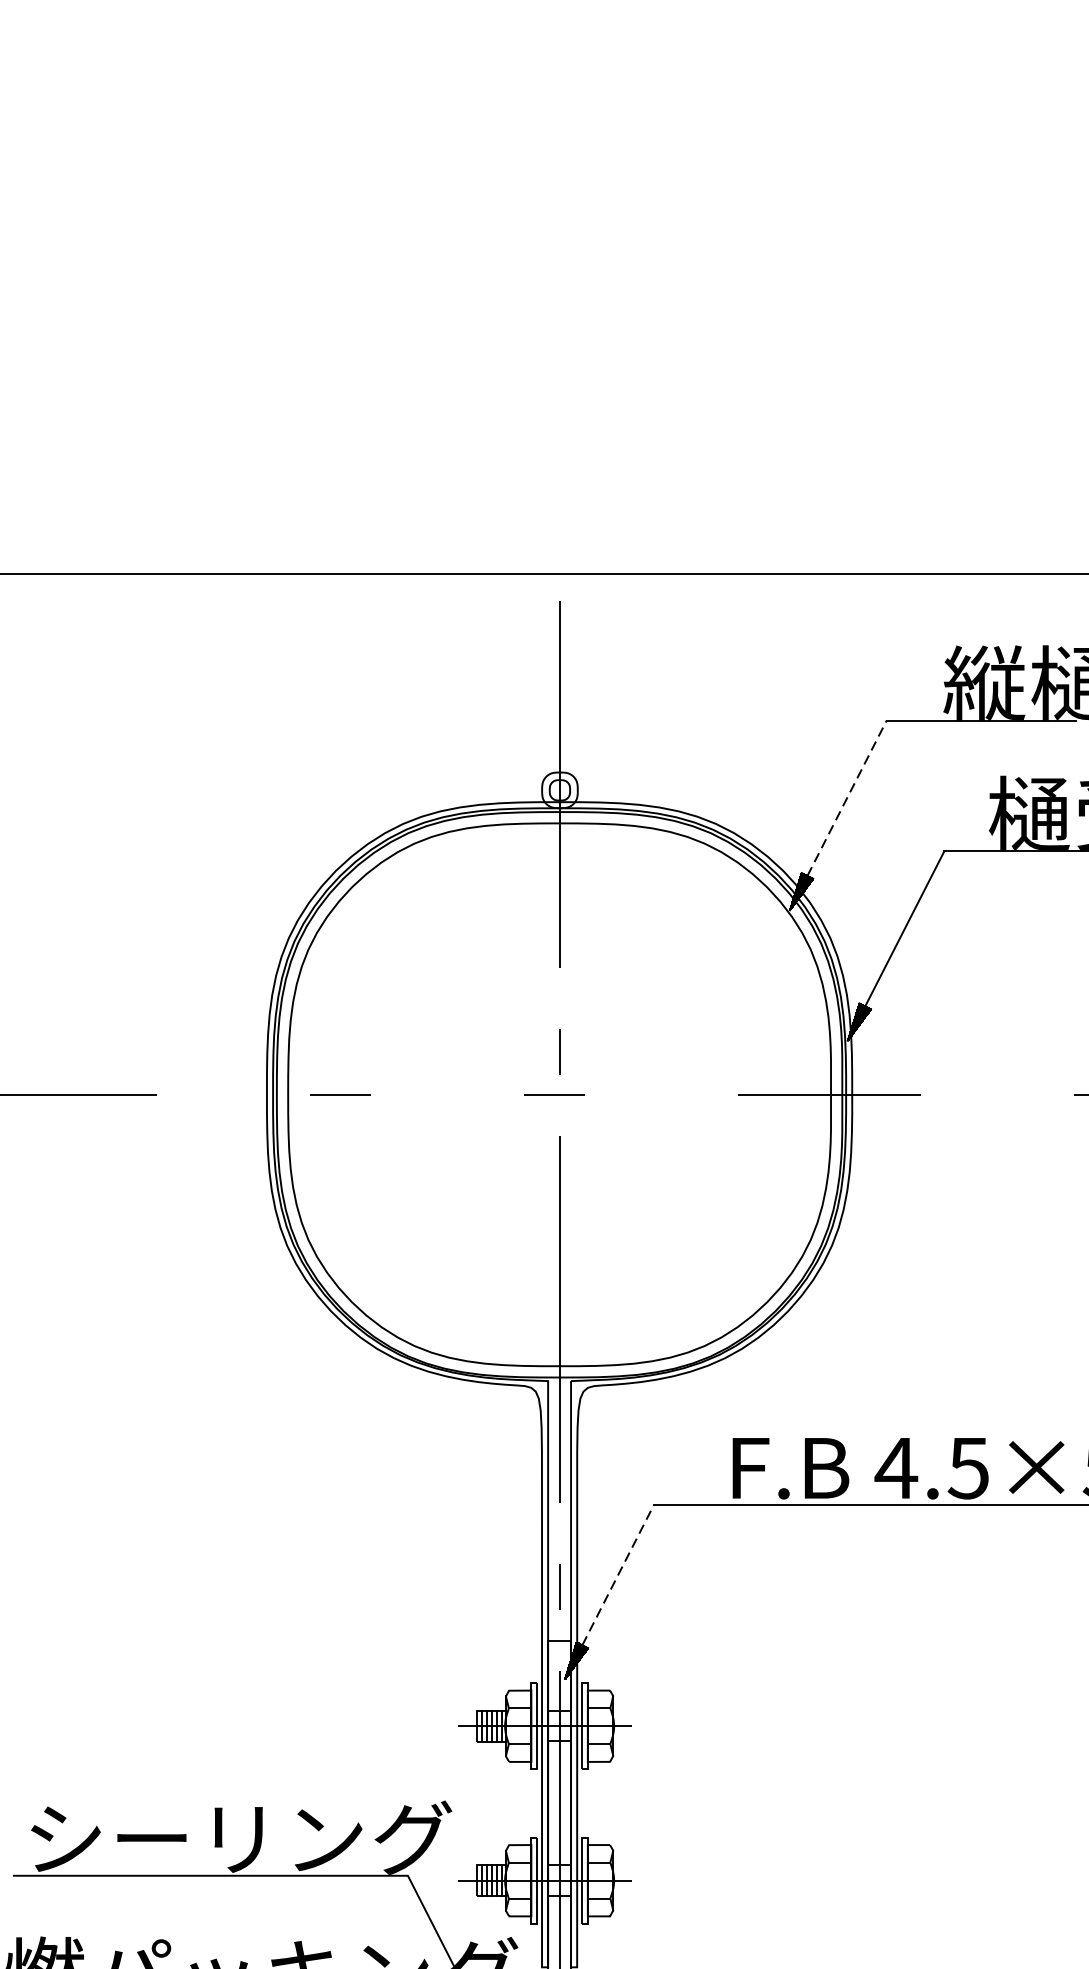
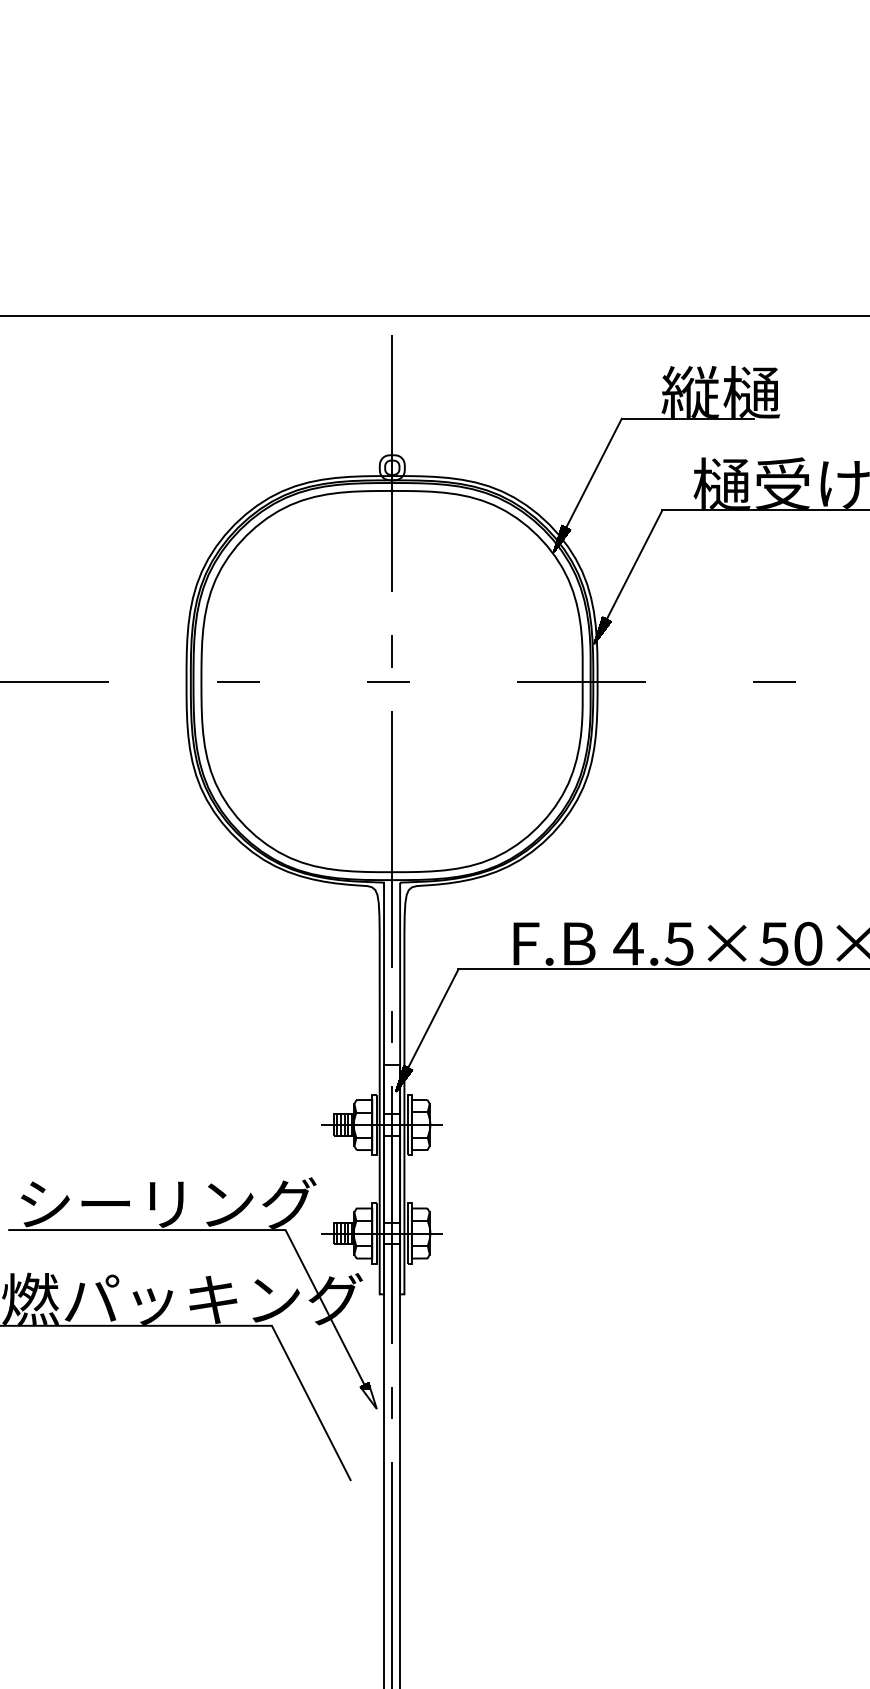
line: (847, 797) -> (594, 472), dashed -> solid
line: (618, 1574) -> (433, 1018), dashed -> solid

